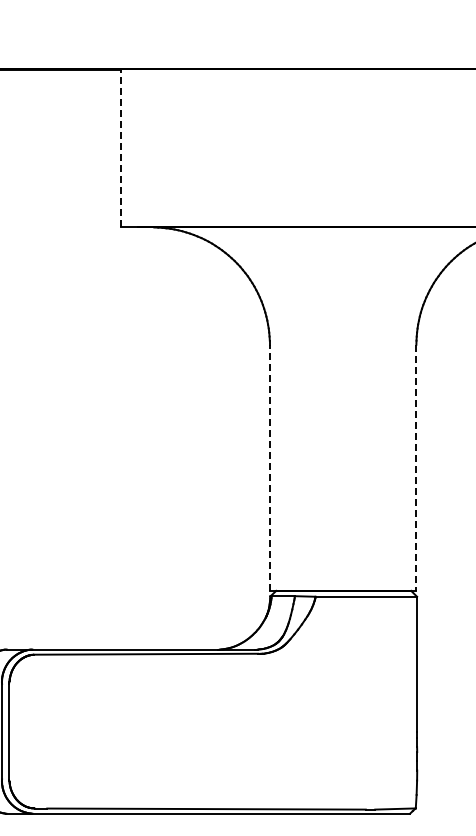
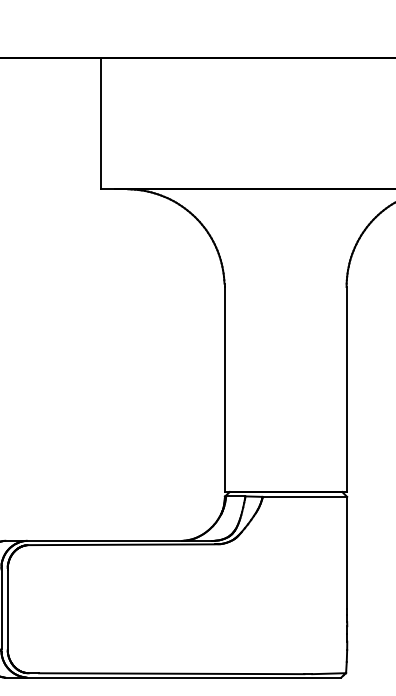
line: (121, 148) -> (100, 123), dashed -> solid
line: (269, 467) -> (224, 389), dashed -> solid
line: (416, 468) -> (346, 390), dashed -> solid

